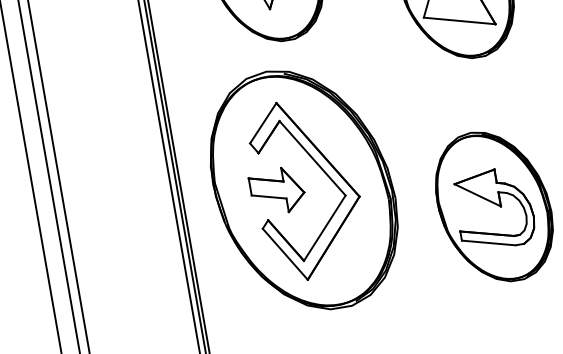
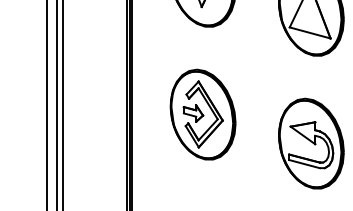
part: (302, 189) -> (202, 114), size x0.62

